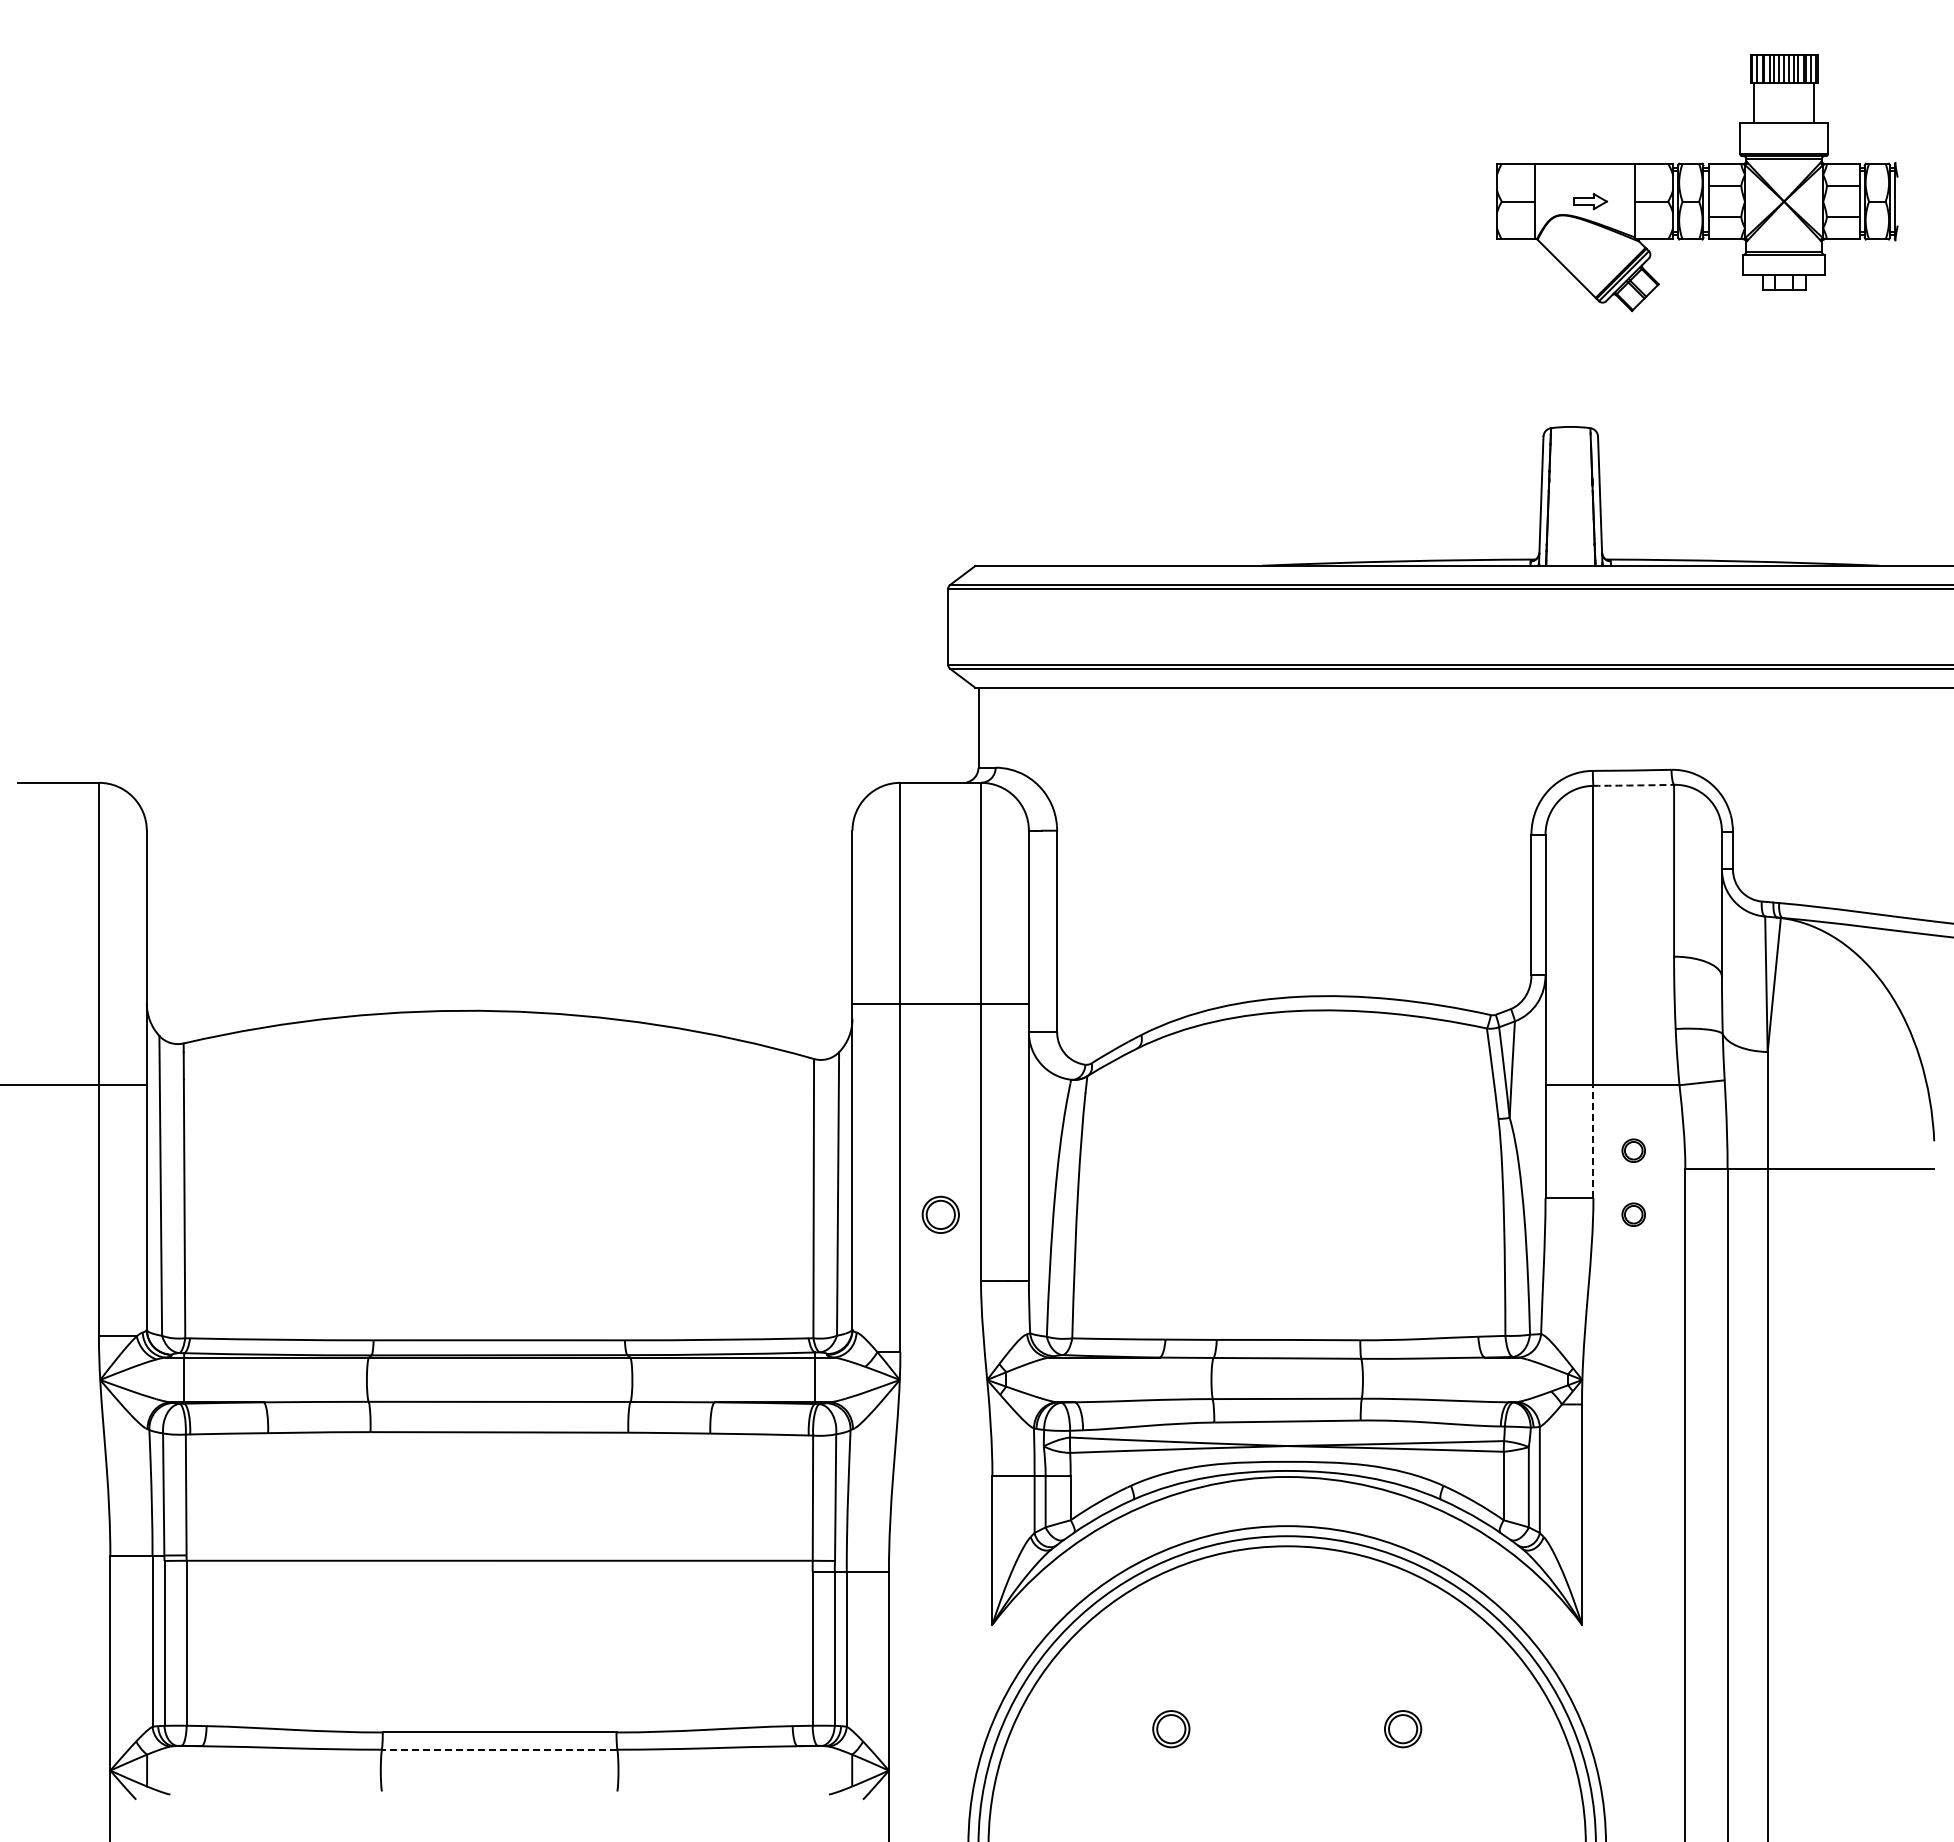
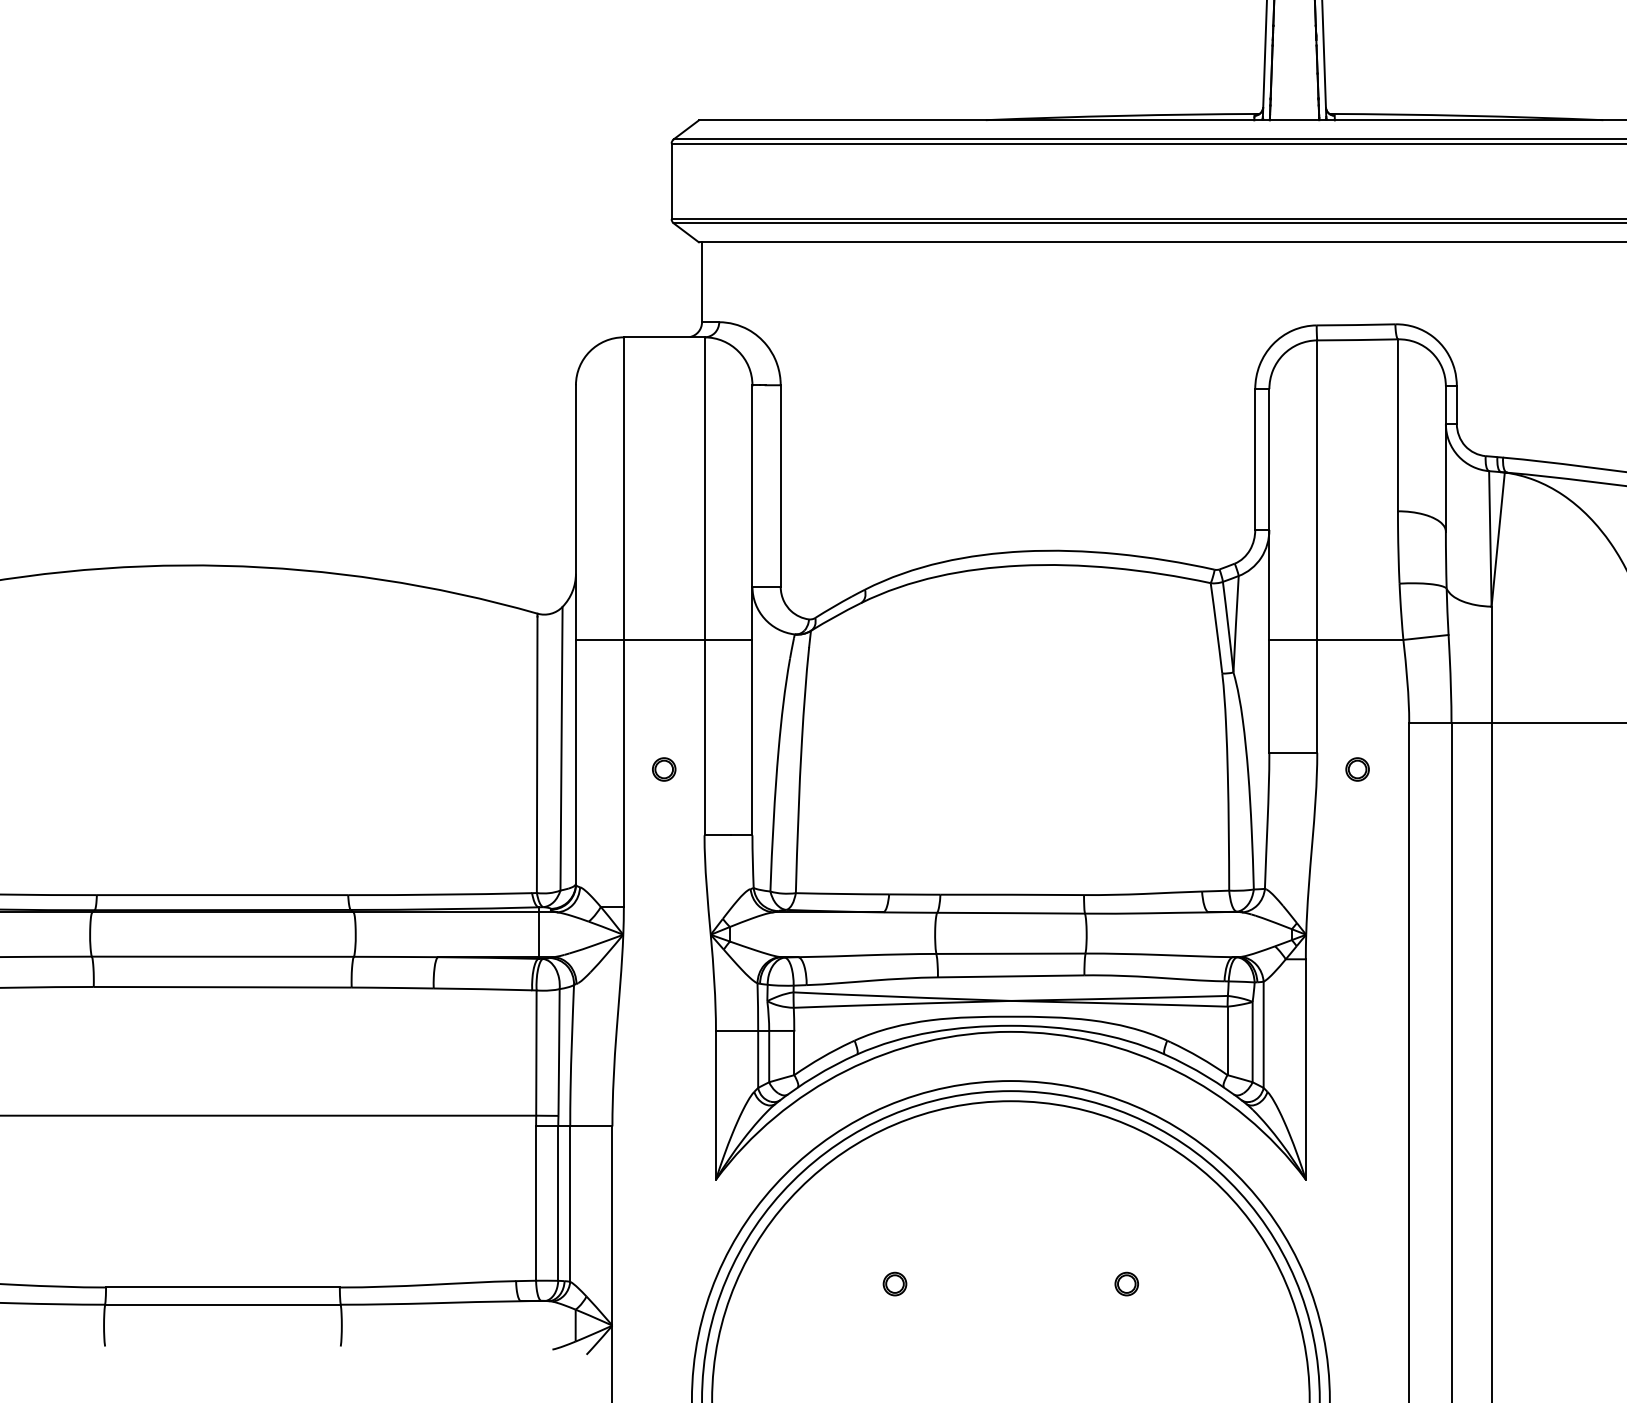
arc: (1633, 785) -> (1357, 340), dashed -> solid
line: (940, 1004) -> (664, 640), moved
line: (1593, 1141) -> (1317, 696), dashed -> solid
part: (1633, 1150) -> (1357, 705), removed
part: (940, 1214) -> (664, 769), size x0.62
part: (1171, 1728) -> (895, 1283), size x0.62
part: (1402, 1728) -> (1126, 1283), size x0.62
line: (499, 1749) -> (222, 1304), dashed -> solid

